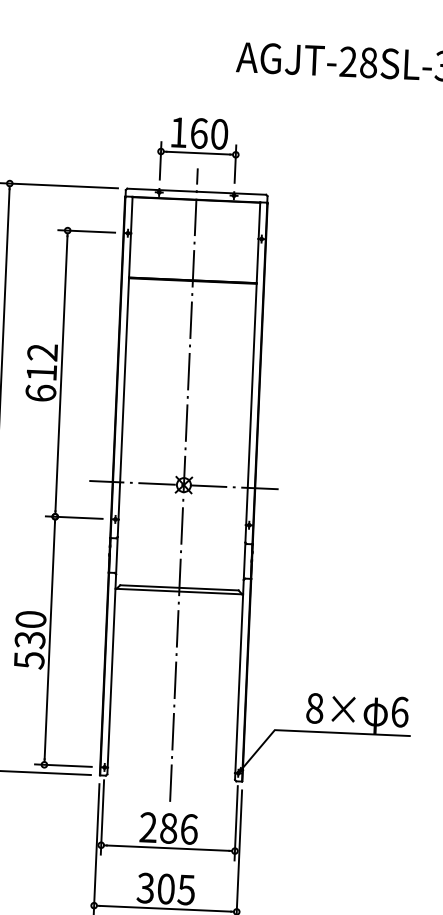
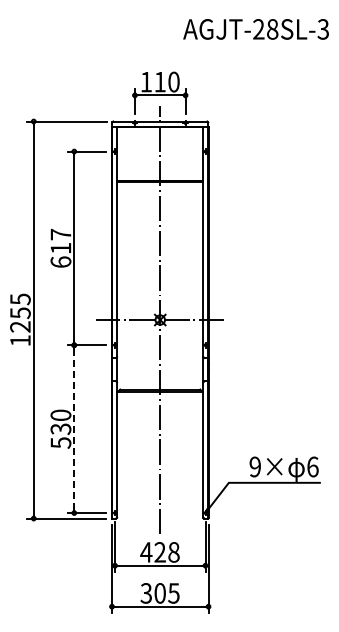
text: (198, 132) -> (159, 81), 160 -> 110
text: (42, 352) -> (60, 234), 612 -> 617
line: (50, 641) -> (74, 429), solid -> dashed
text: (315, 707) -> (255, 466), 8× -> 9×
text: (167, 828) -> (159, 552), 286 -> 428

